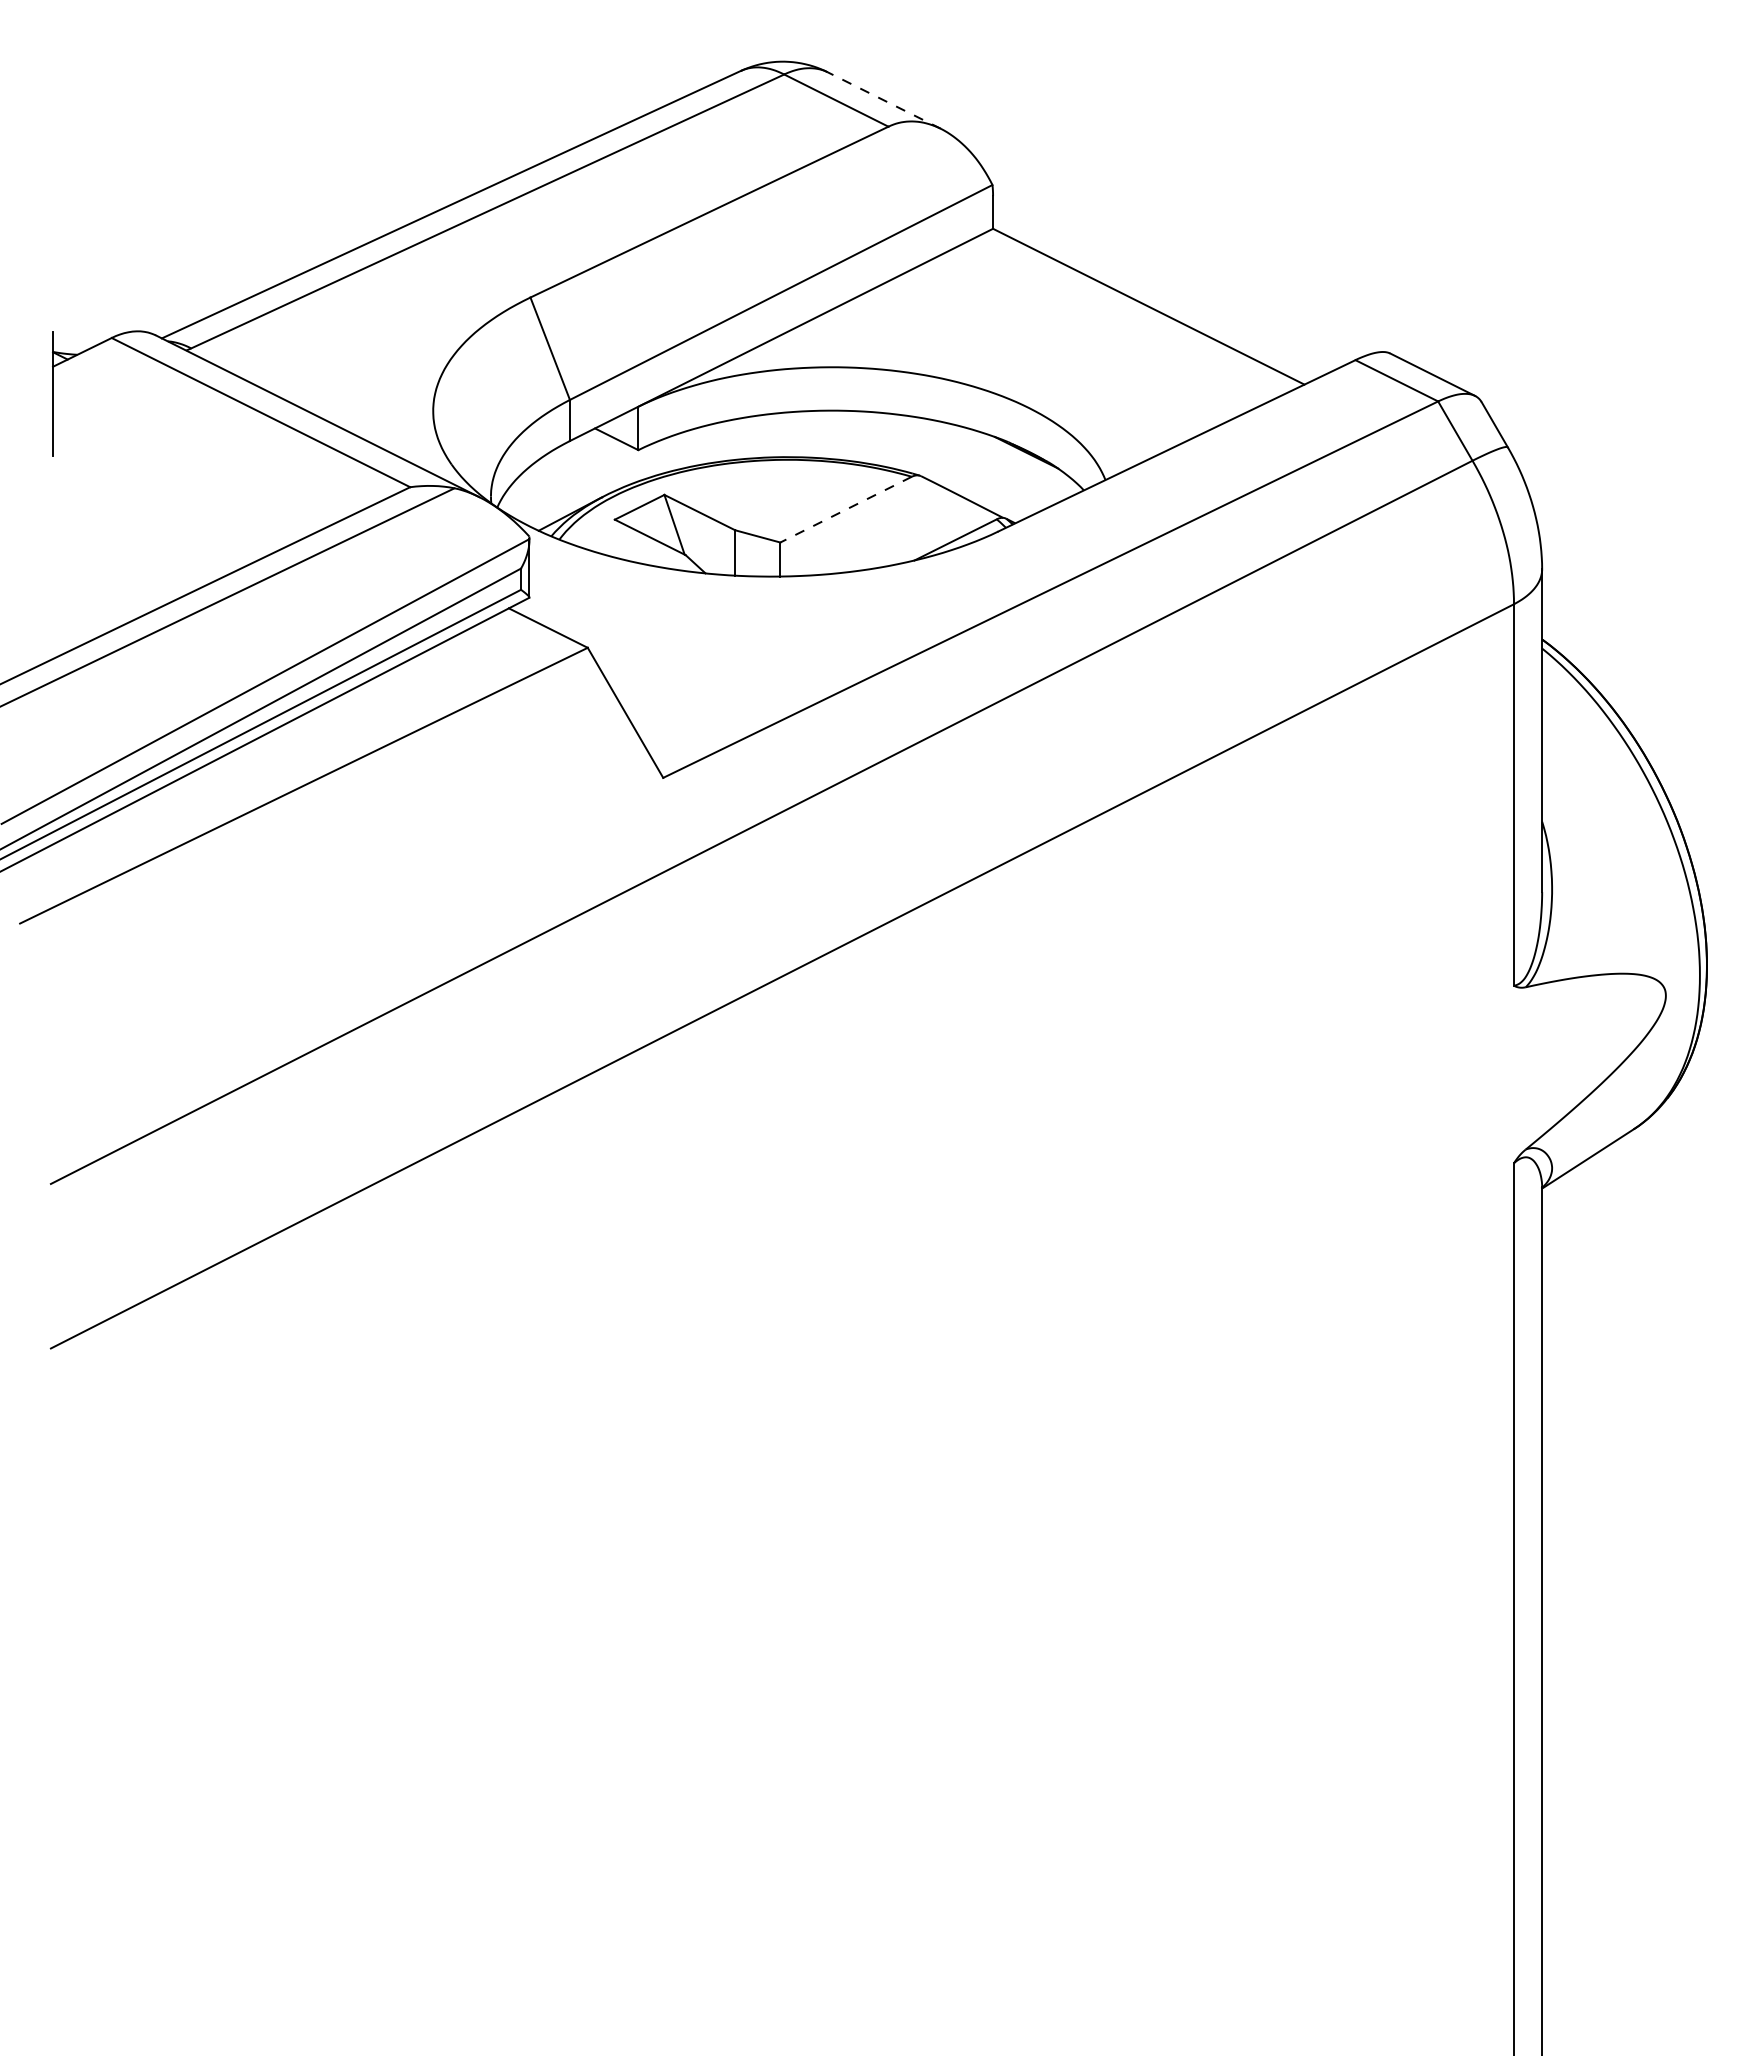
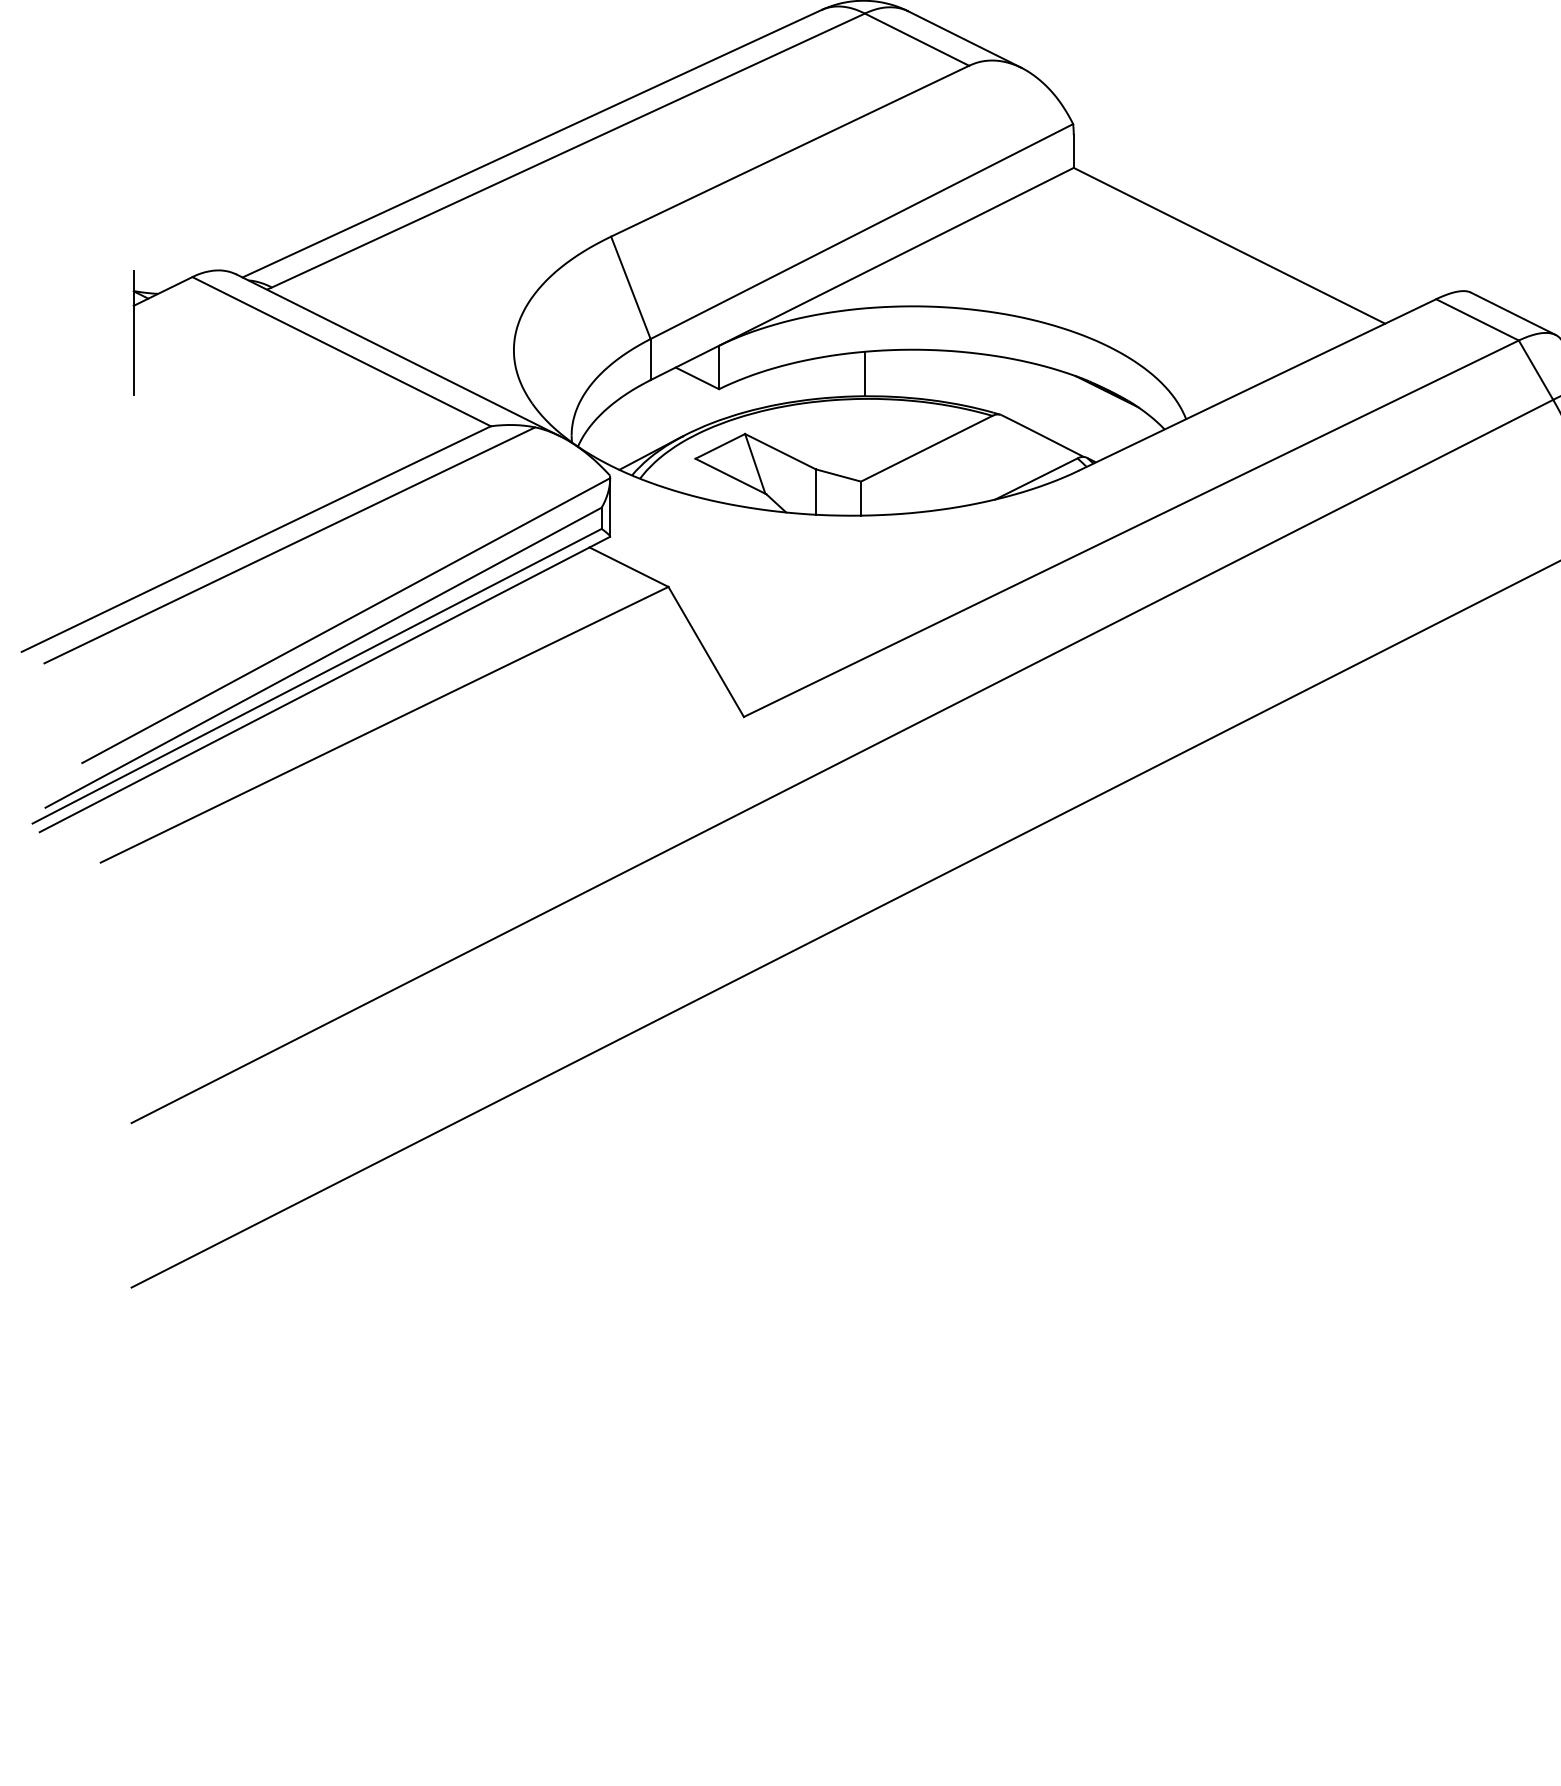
line: (883, 100) -> (964, 39), dashed -> solid
line: (784, 434) -> (865, 373), added
line: (845, 509) -> (926, 448), dashed -> solid

